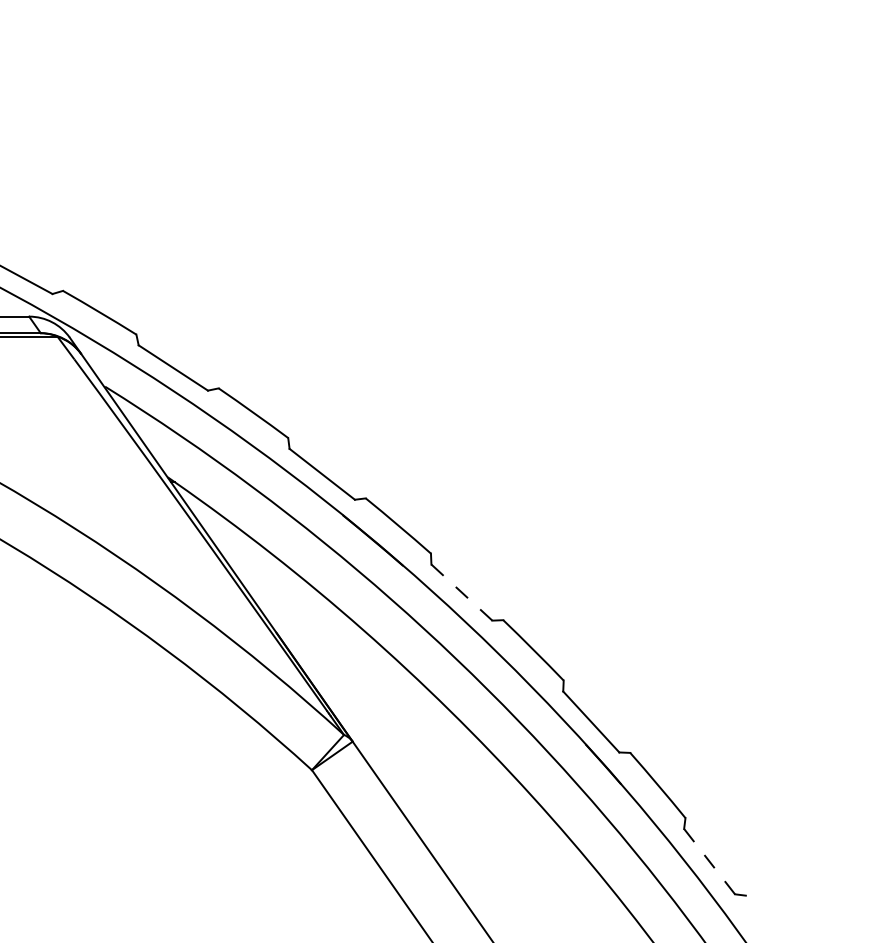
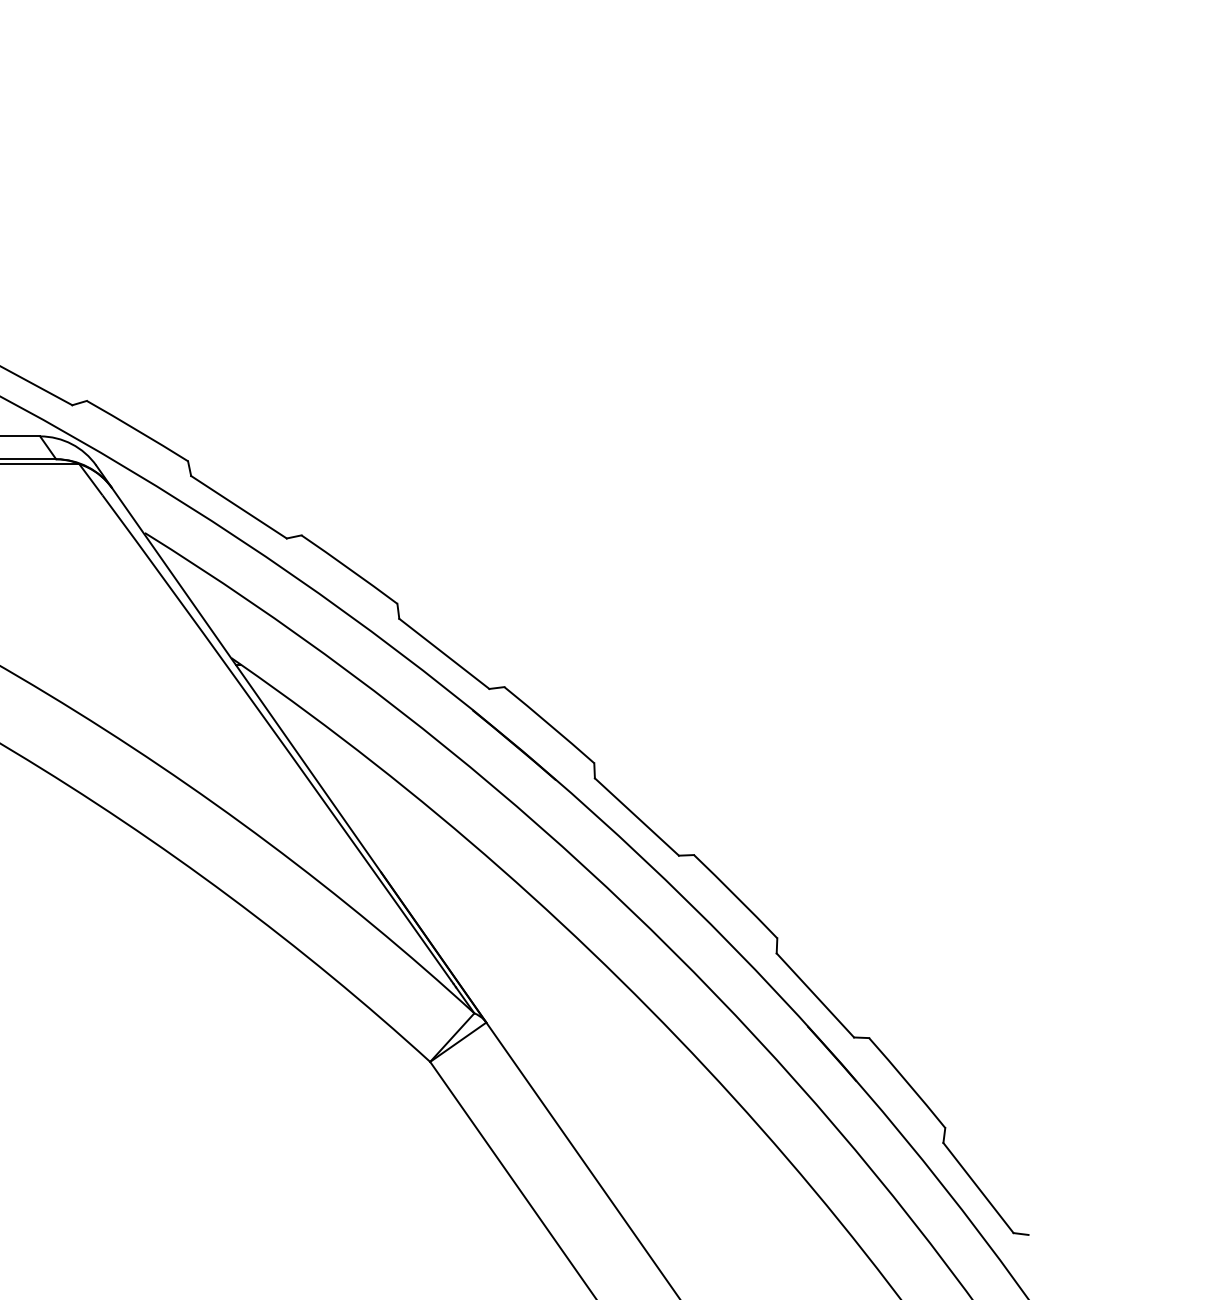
line: (461, 592) -> (636, 816), dashed -> solid
line: (709, 861) -> (978, 1187), dashed -> solid

